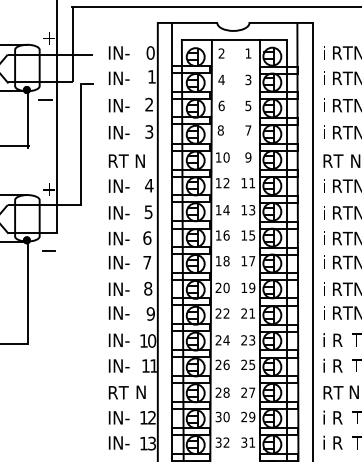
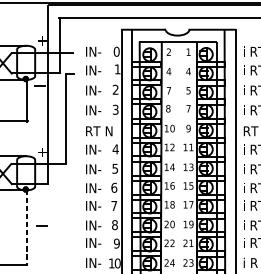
text: (248, 79) -> (188, 71), 3 -> 4
text: (221, 105) -> (168, 90), 6 -> 7
line: (48, 250) -> (41, 225), moved
line: (27, 292) -> (26, 227), solid -> dashed

